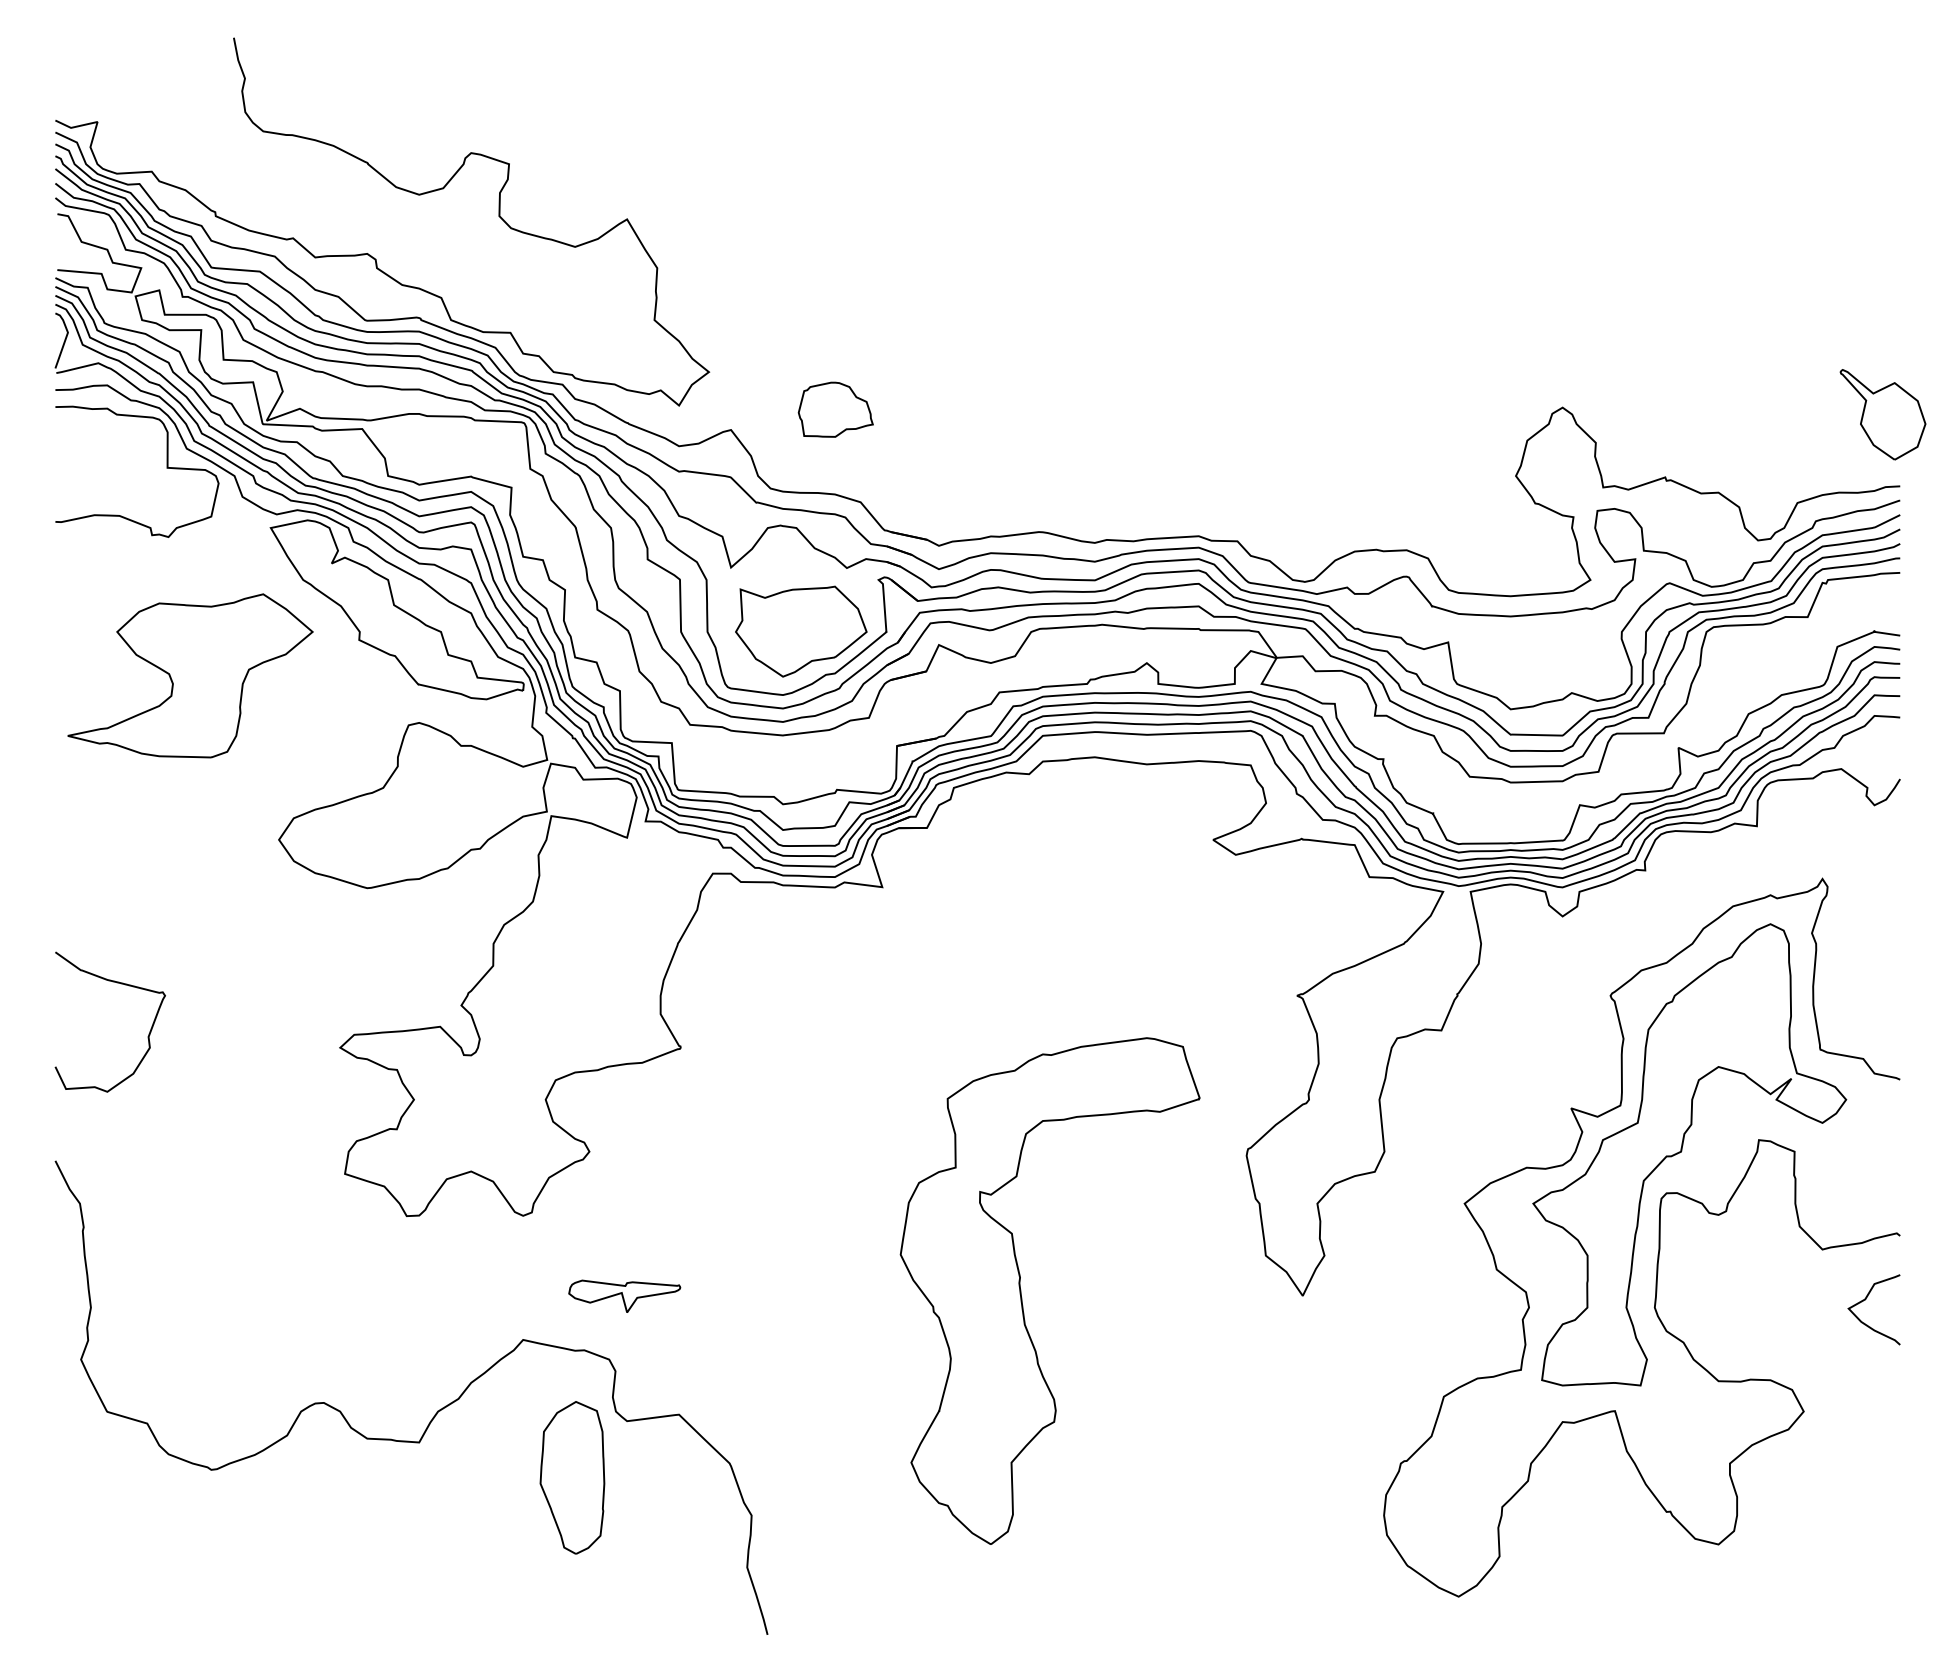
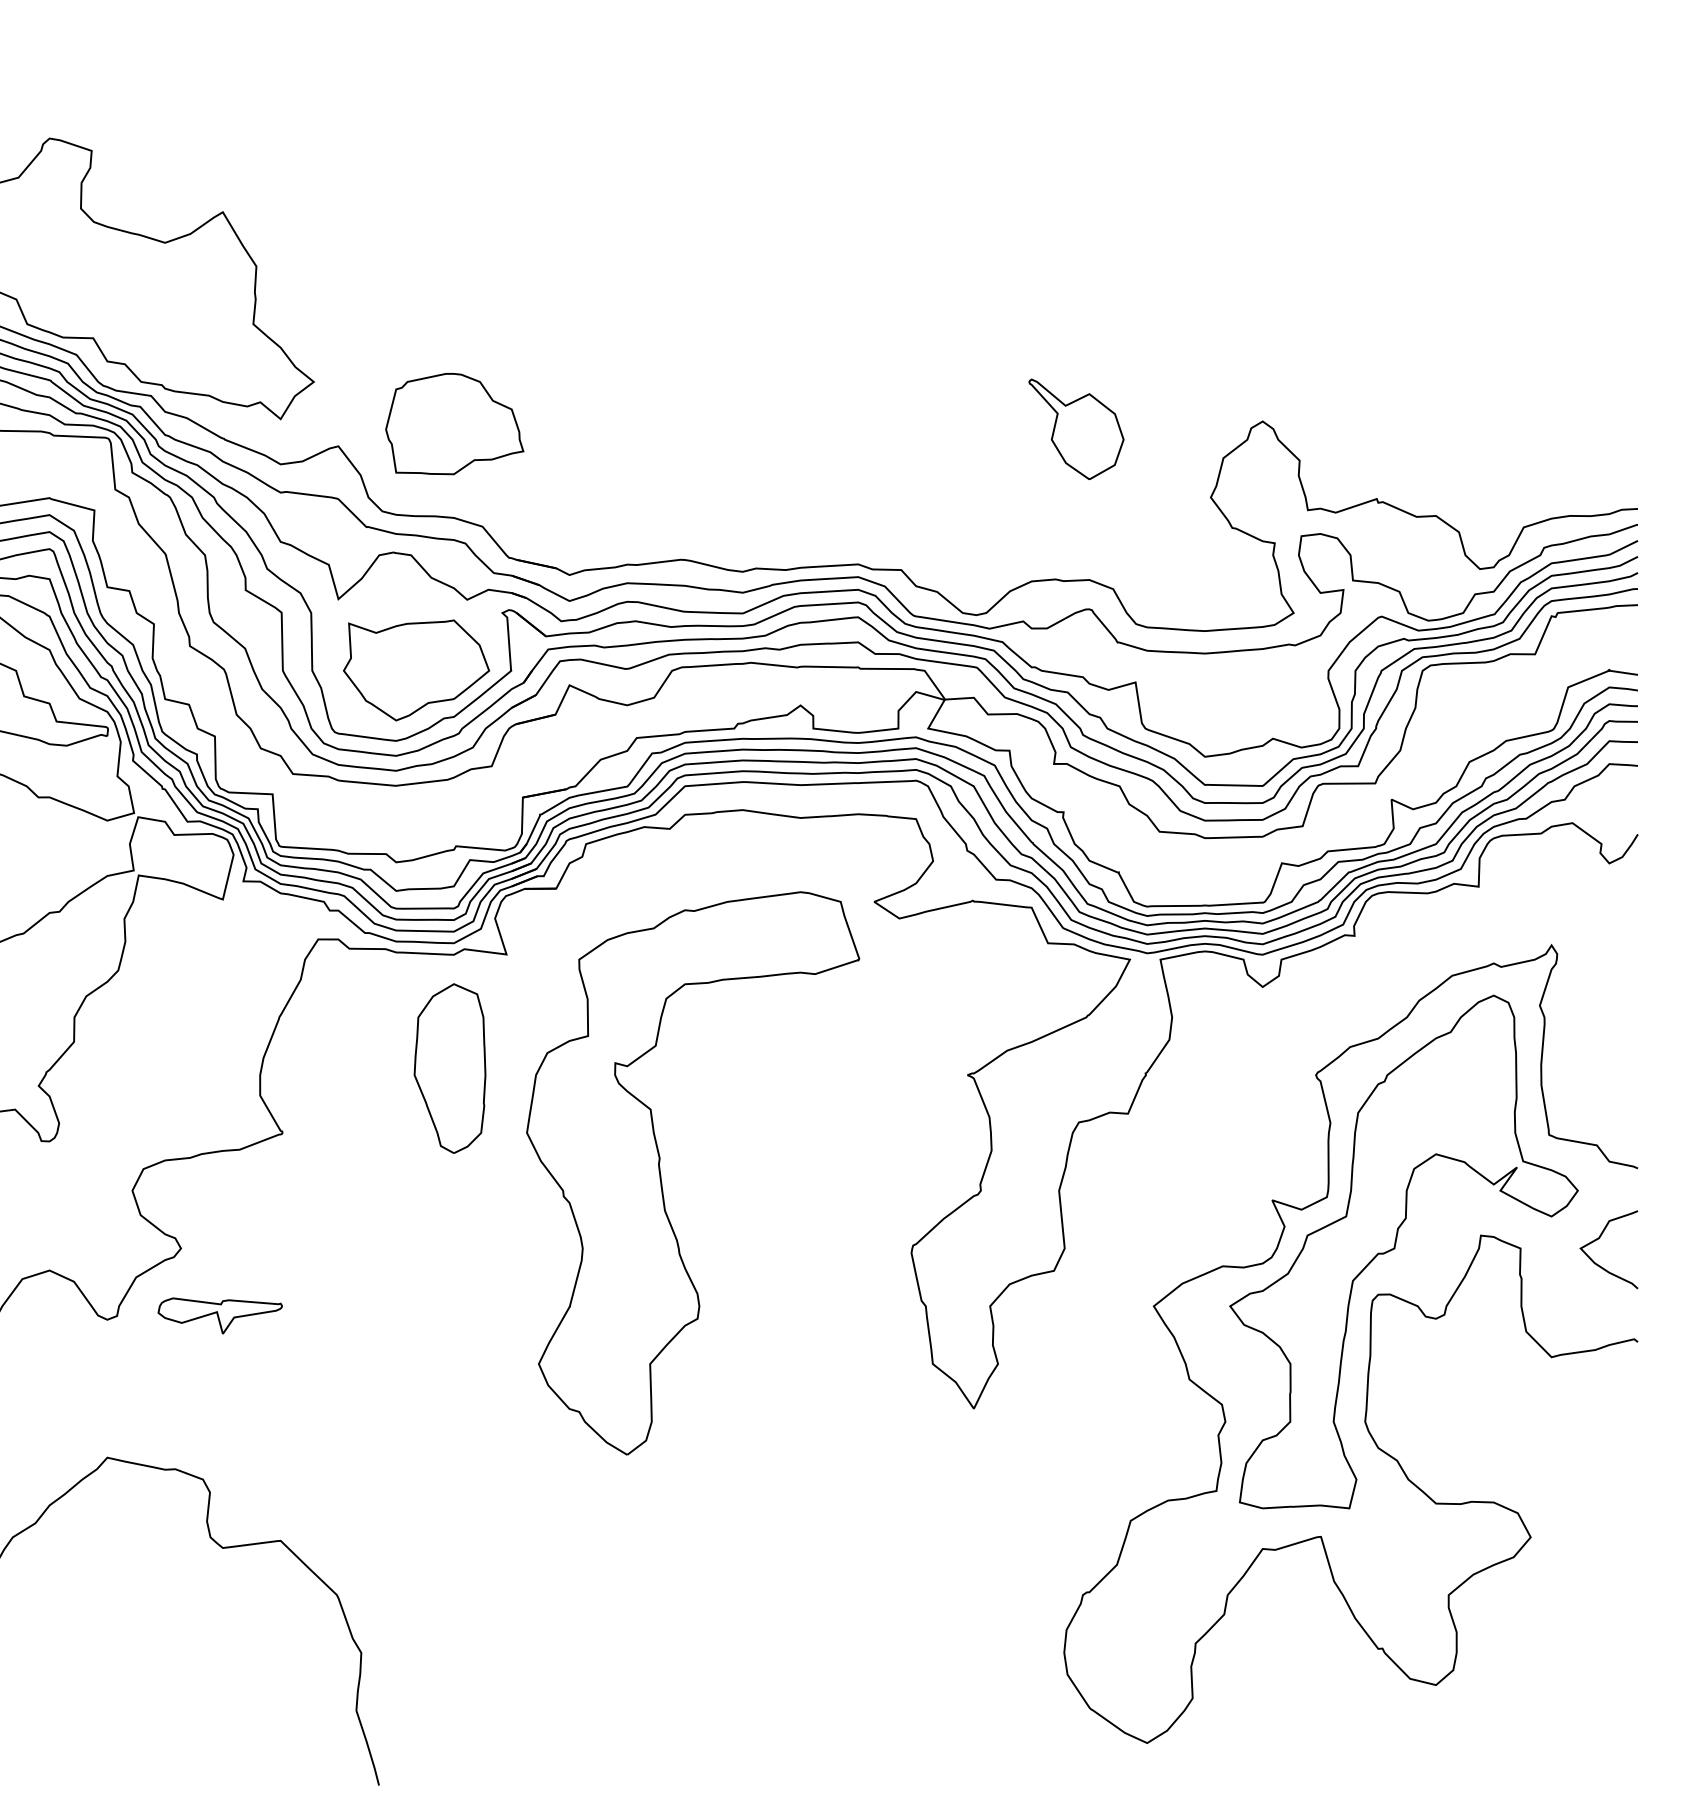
part: (835, 409) -> (454, 423), size x1.67
part: (1882, 414) -> (1075, 429), moved
part: (624, 1295) -> (220, 1314), moved
part: (1022, 1297) -> (662, 1180), moved
curve: (1865, 1300) -> (1599, 1239), moved
part: (572, 1477) -> (450, 1068), moved

